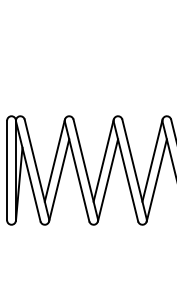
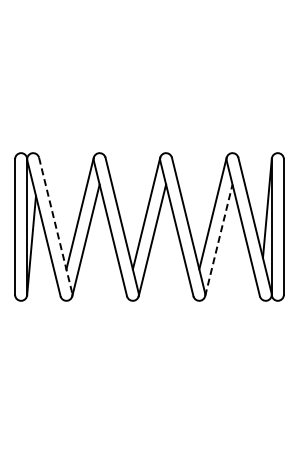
line: (36, 169) -> (55, 225), solid -> dashed
line: (156, 179) -> (218, 239), solid -> dashed

